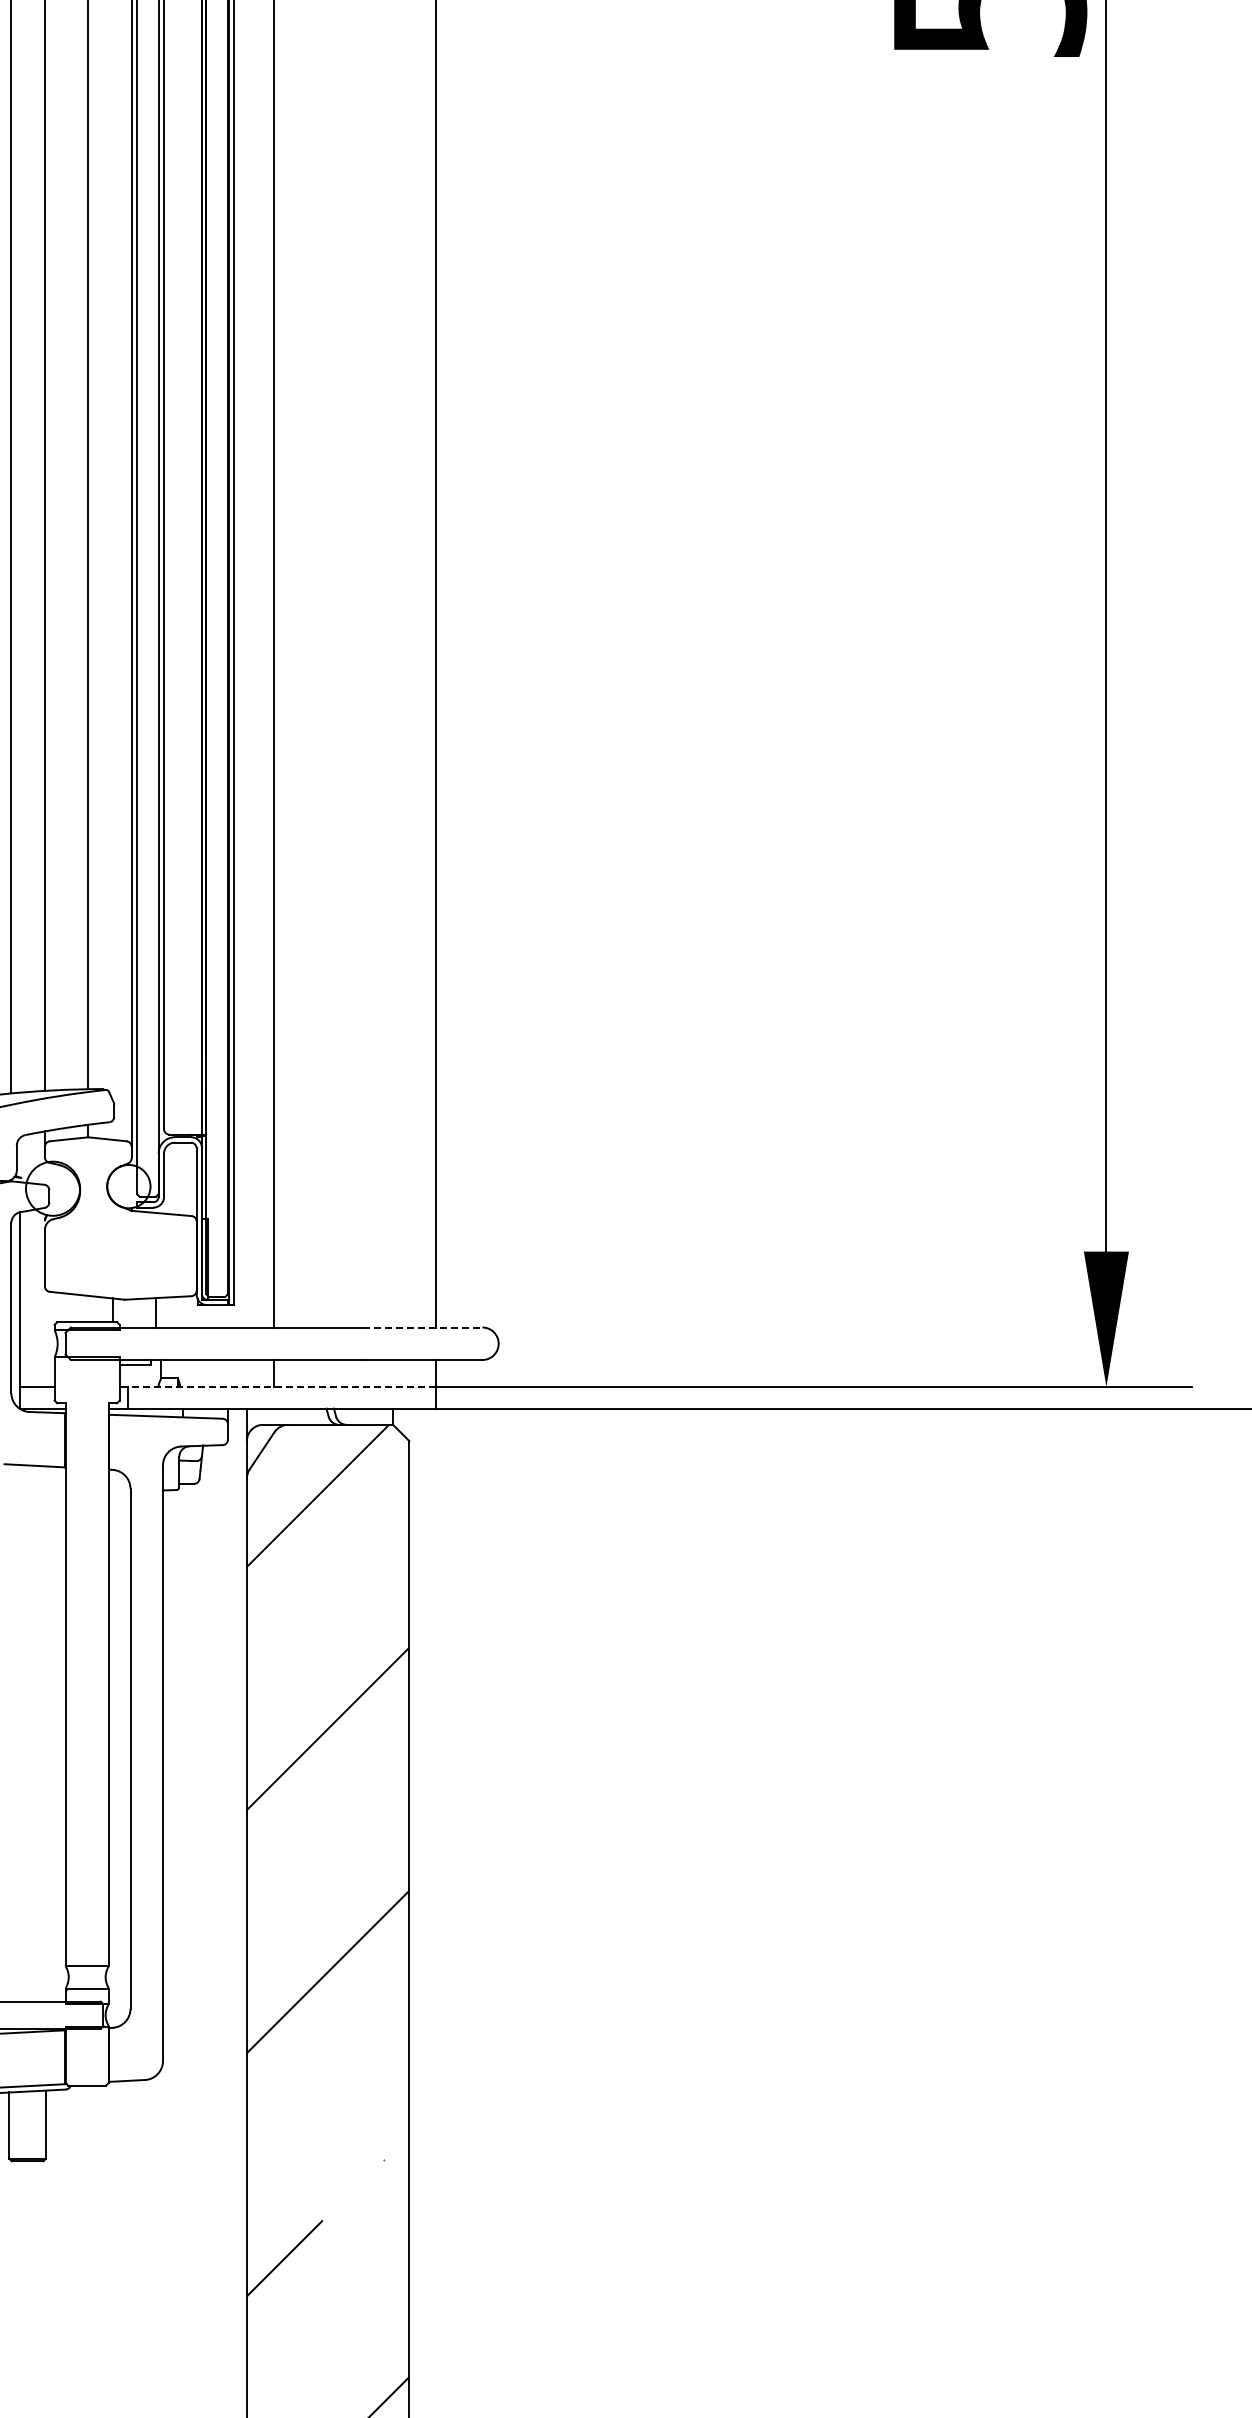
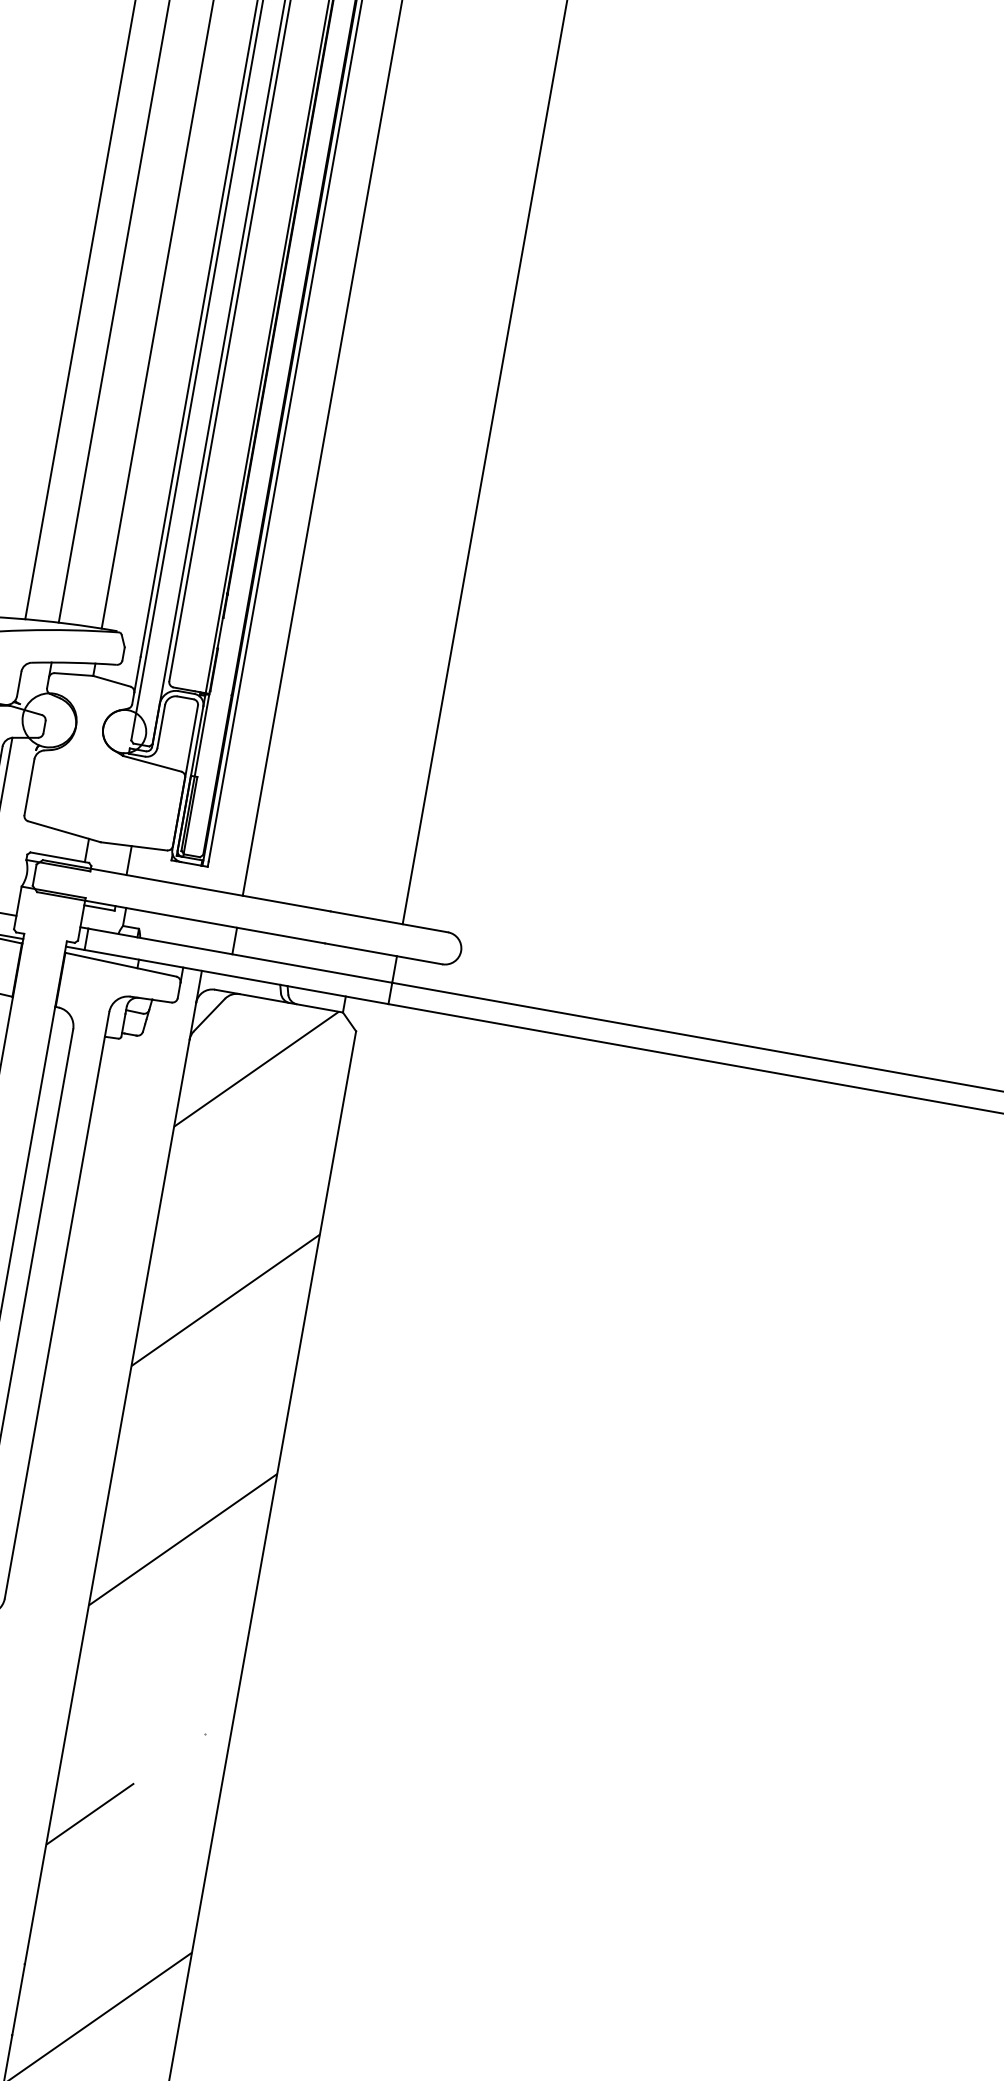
line: (422, 1327) -> (388, 921), dashed -> solid
line: (281, 1386) -> (239, 955), dashed -> solid

